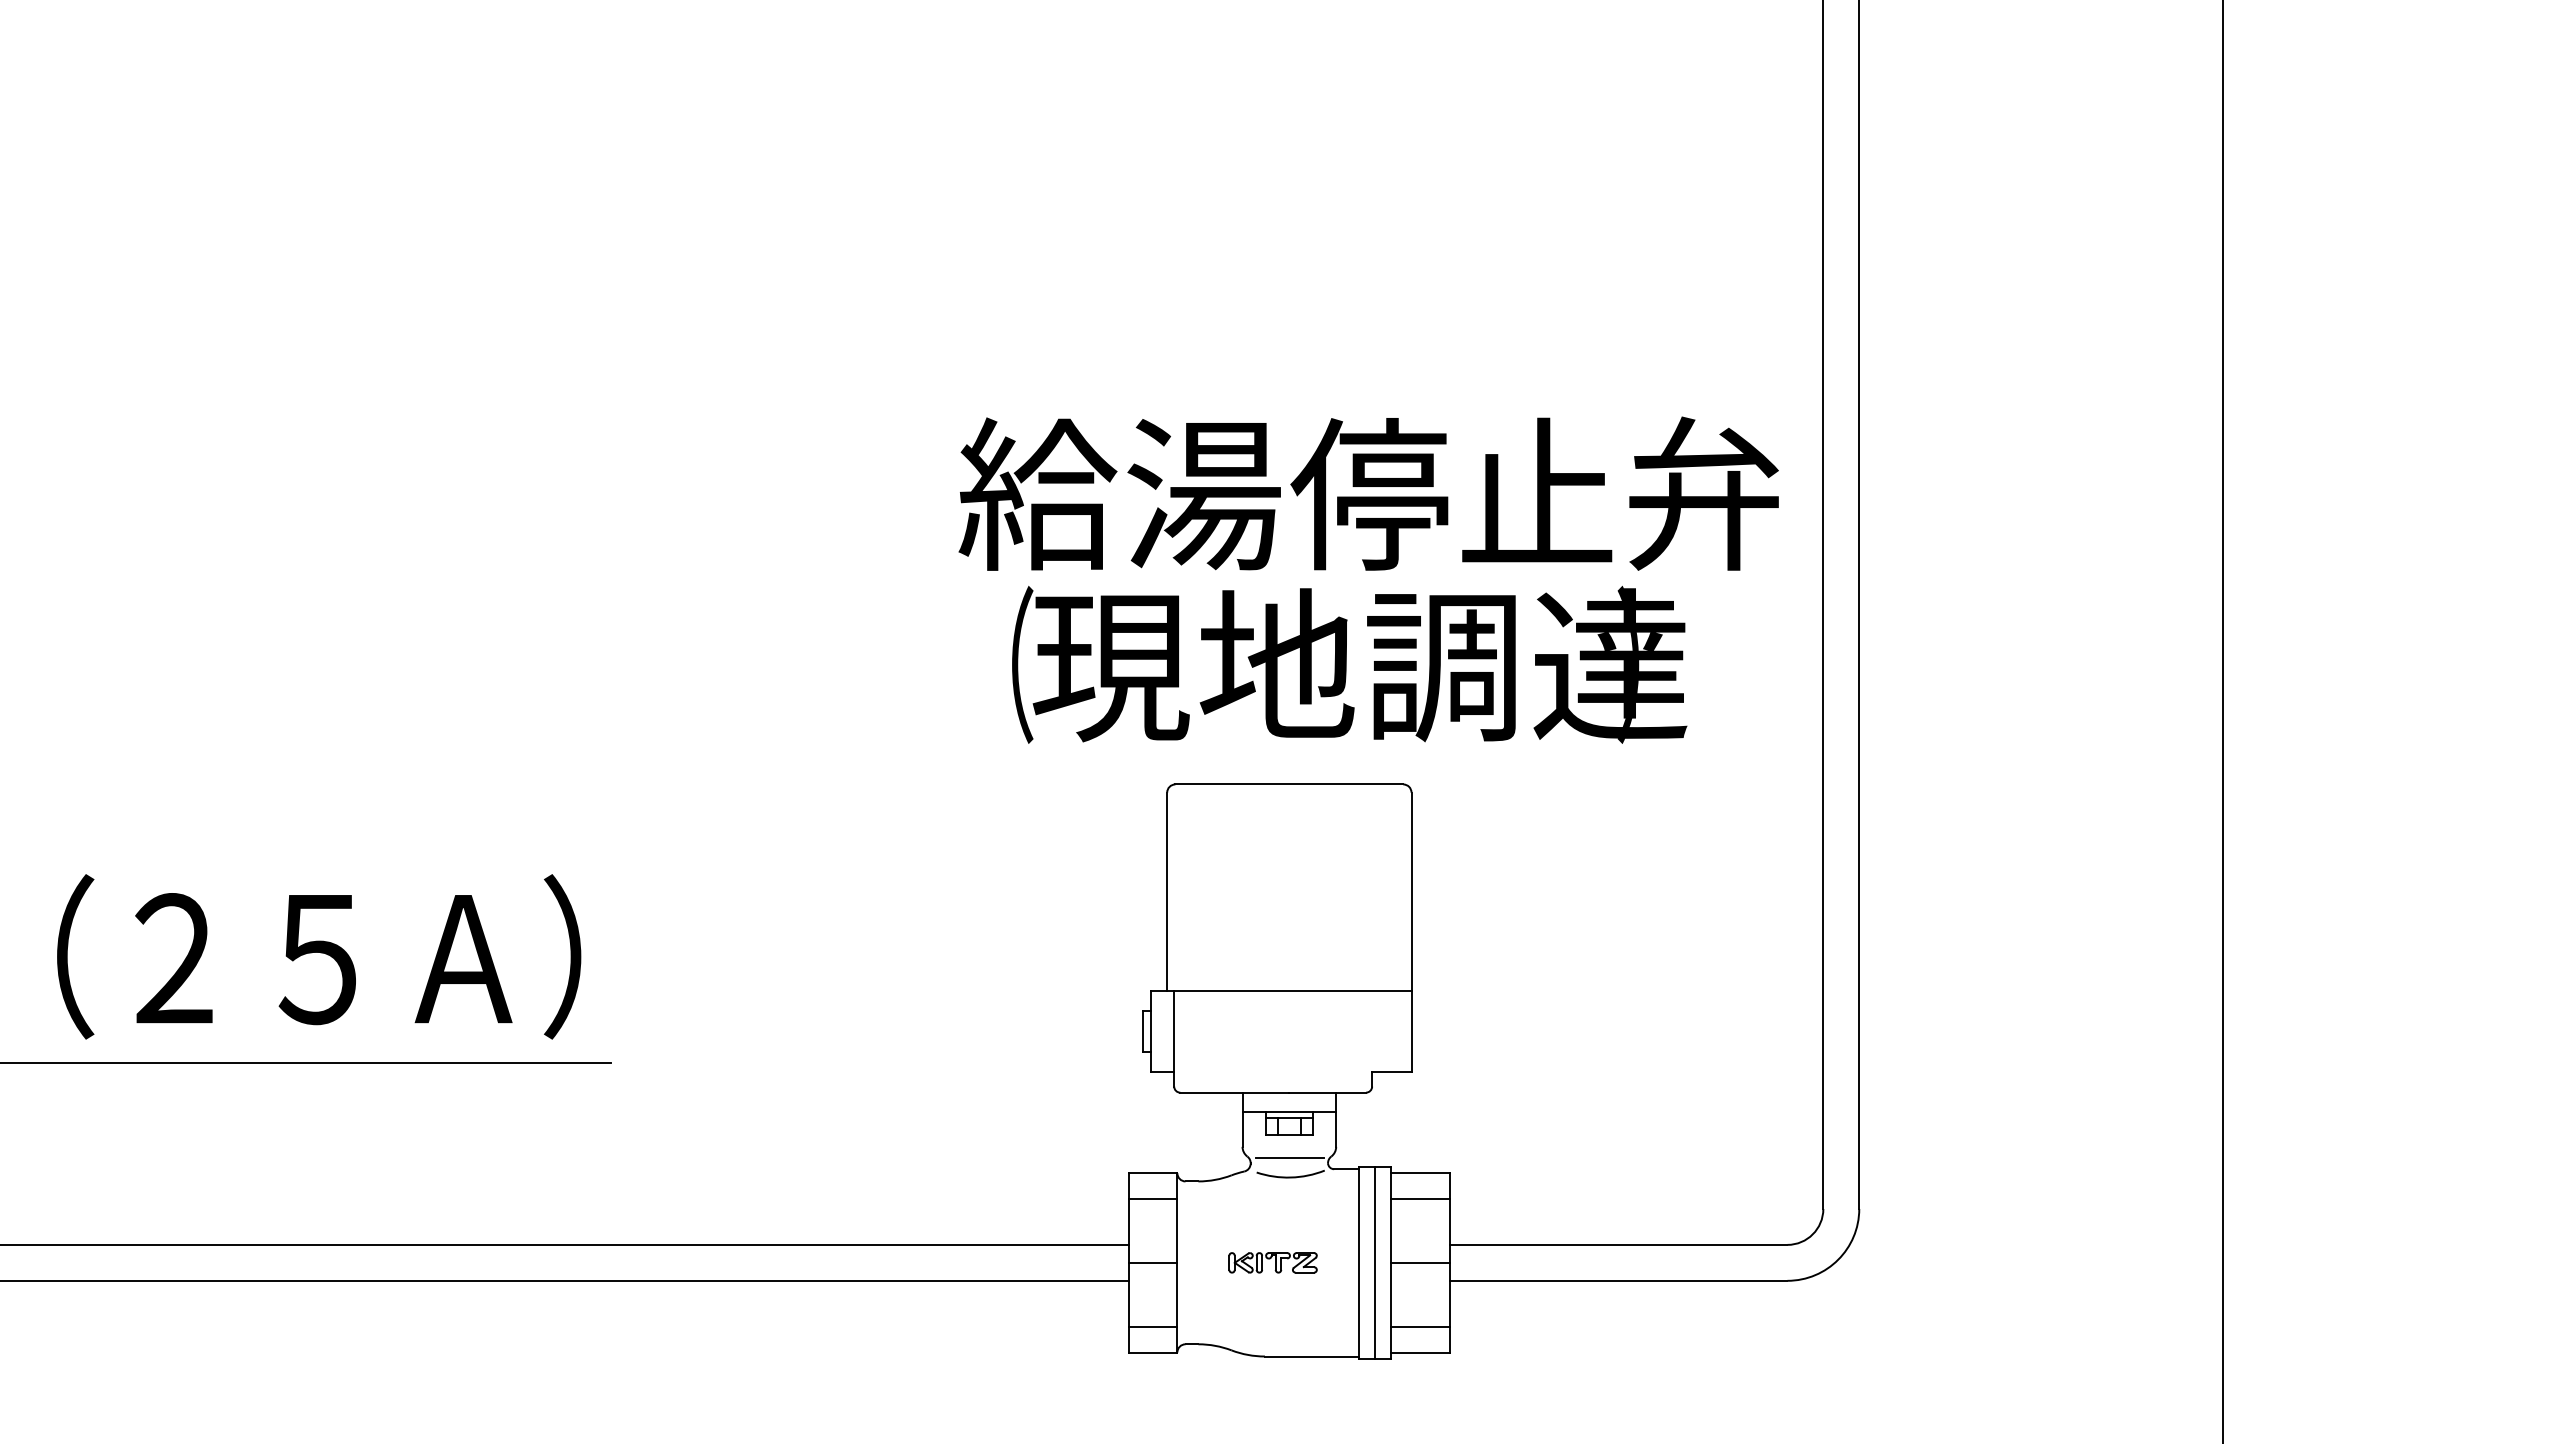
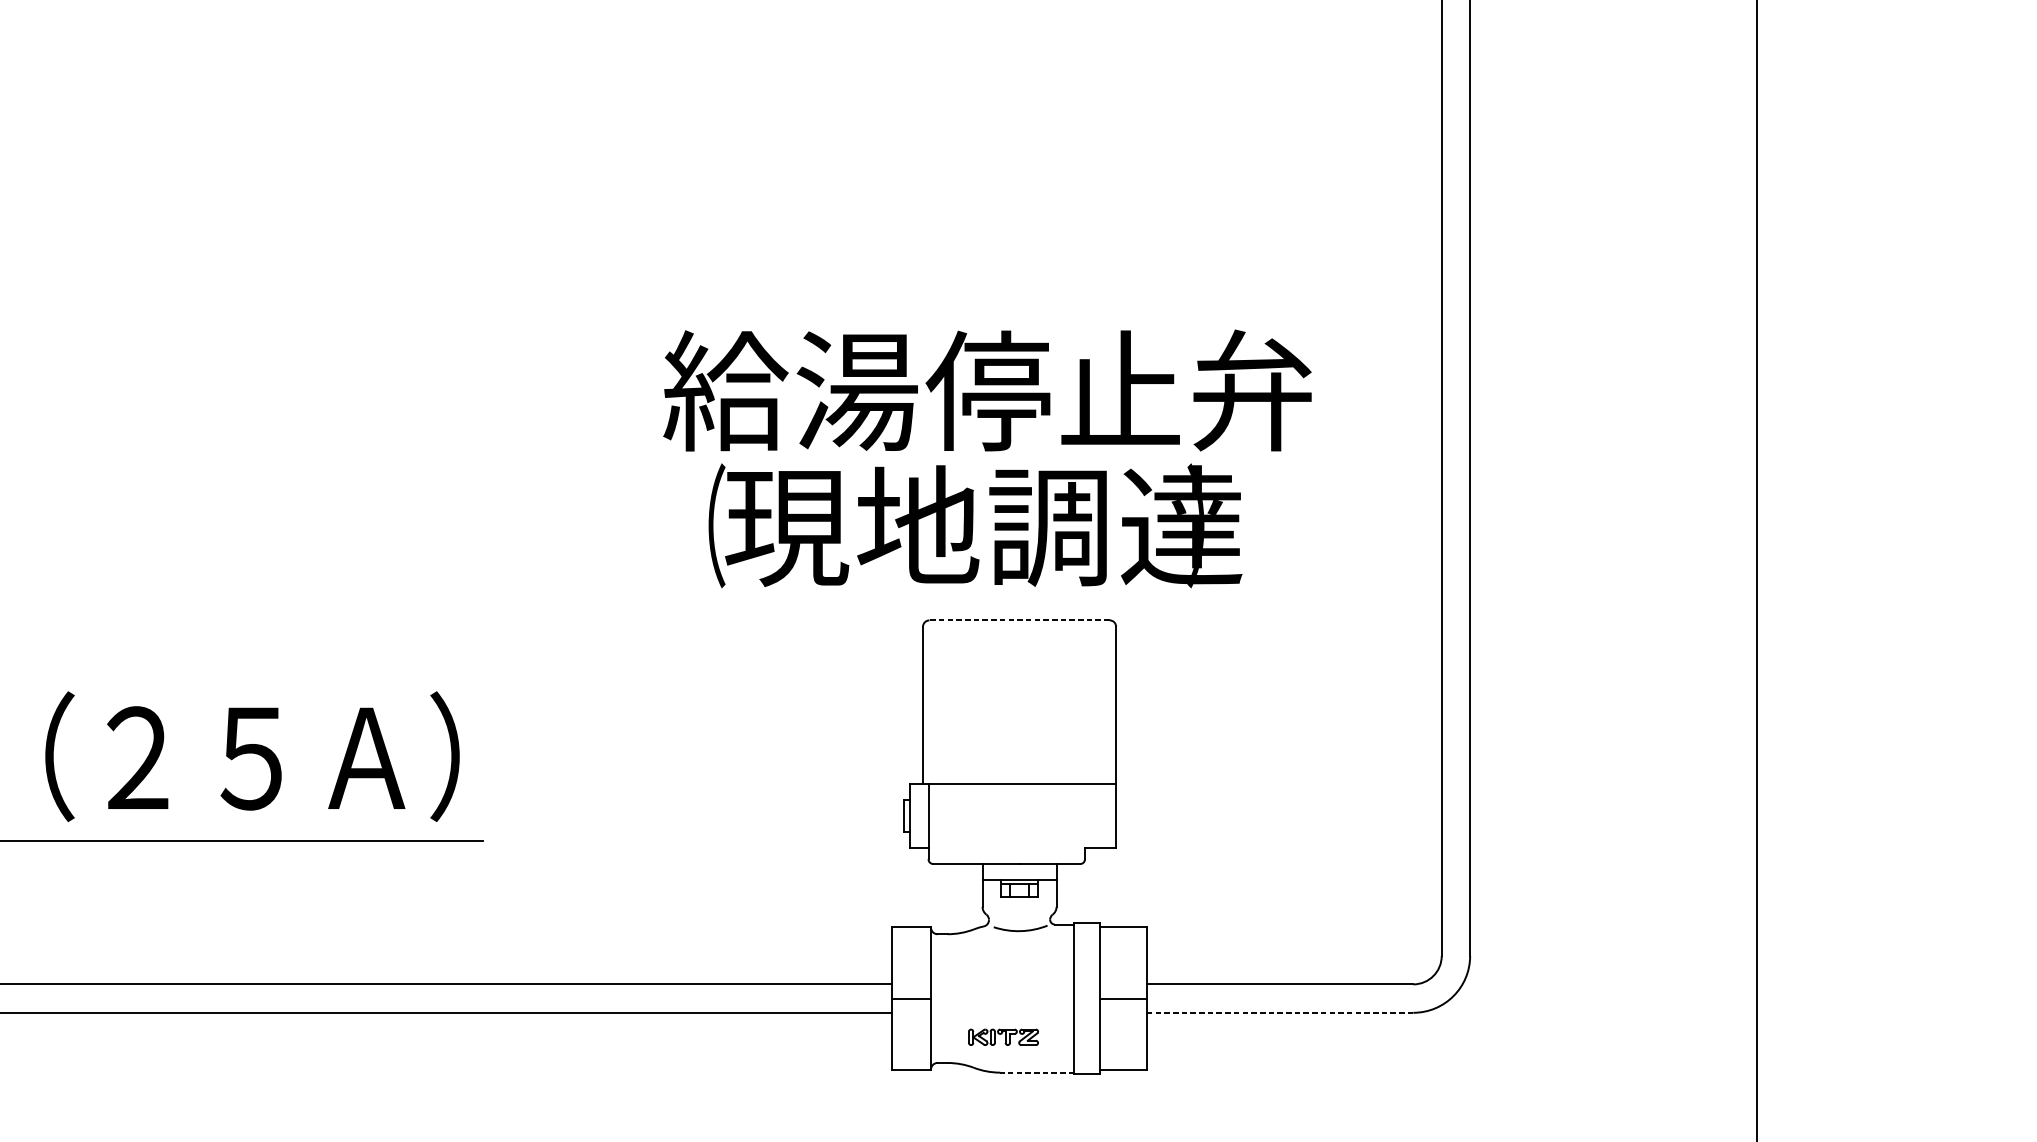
text: (1368, 493) -> (987, 390), moved
text: (1349, 664) -> (975, 525), moved
line: (1288, 784) -> (1018, 620), solid -> dashed
line: (1289, 1158) -> (1019, 916), removed
line: (1152, 1198) -> (911, 947), removed
line: (1420, 1198) -> (1123, 947), removed
part: (1272, 1262) -> (1003, 1037), moved
line: (1374, 1262) -> (1086, 998), removed
line: (1618, 1280) -> (1279, 1012), solid -> dashed
line: (1152, 1326) -> (911, 1048), removed
line: (1420, 1326) -> (1123, 1048), removed
line: (1311, 1356) -> (1037, 1072), solid -> dashed

